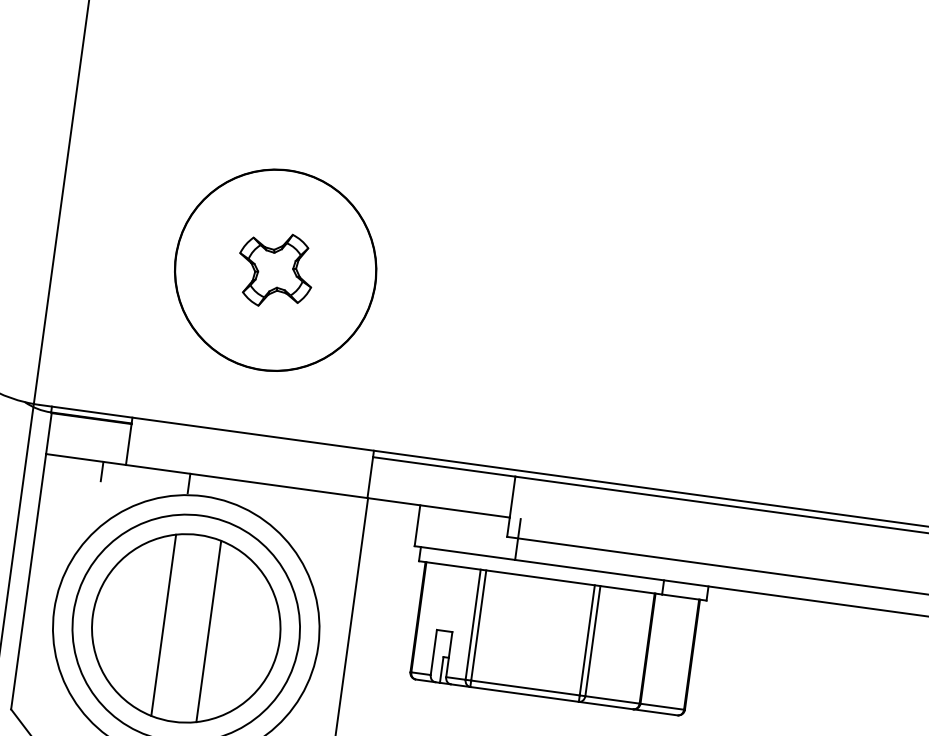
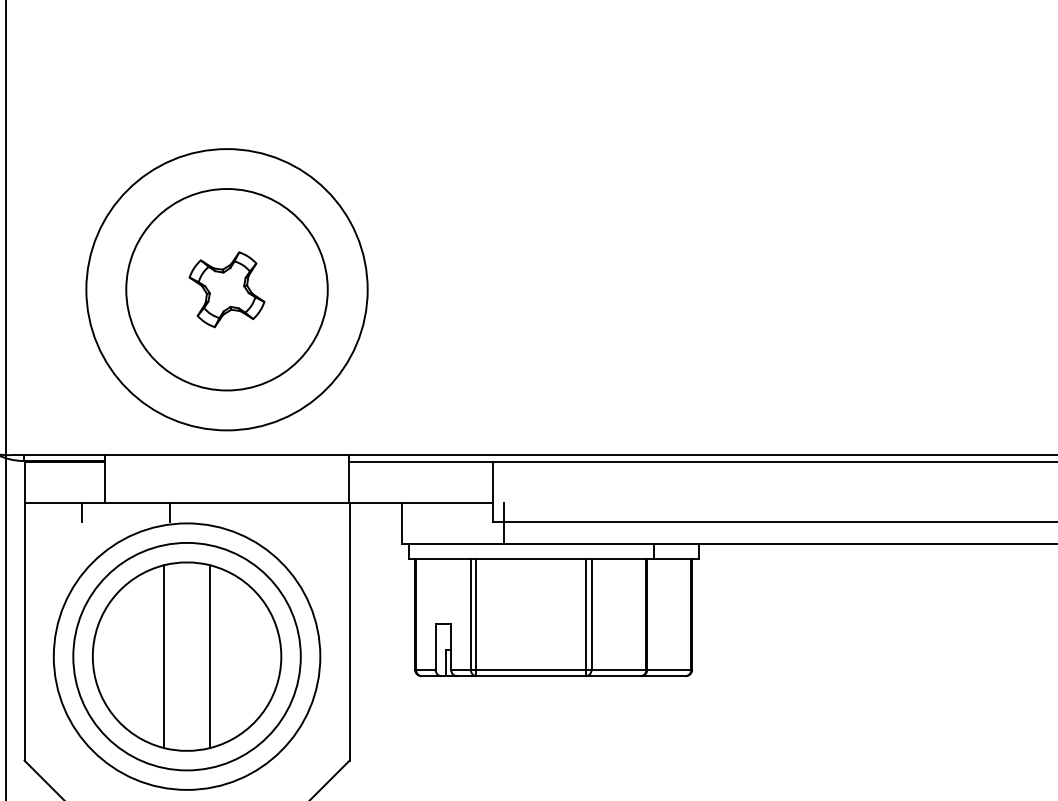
circle: (275, 269) -> (226, 289), size x1.4

